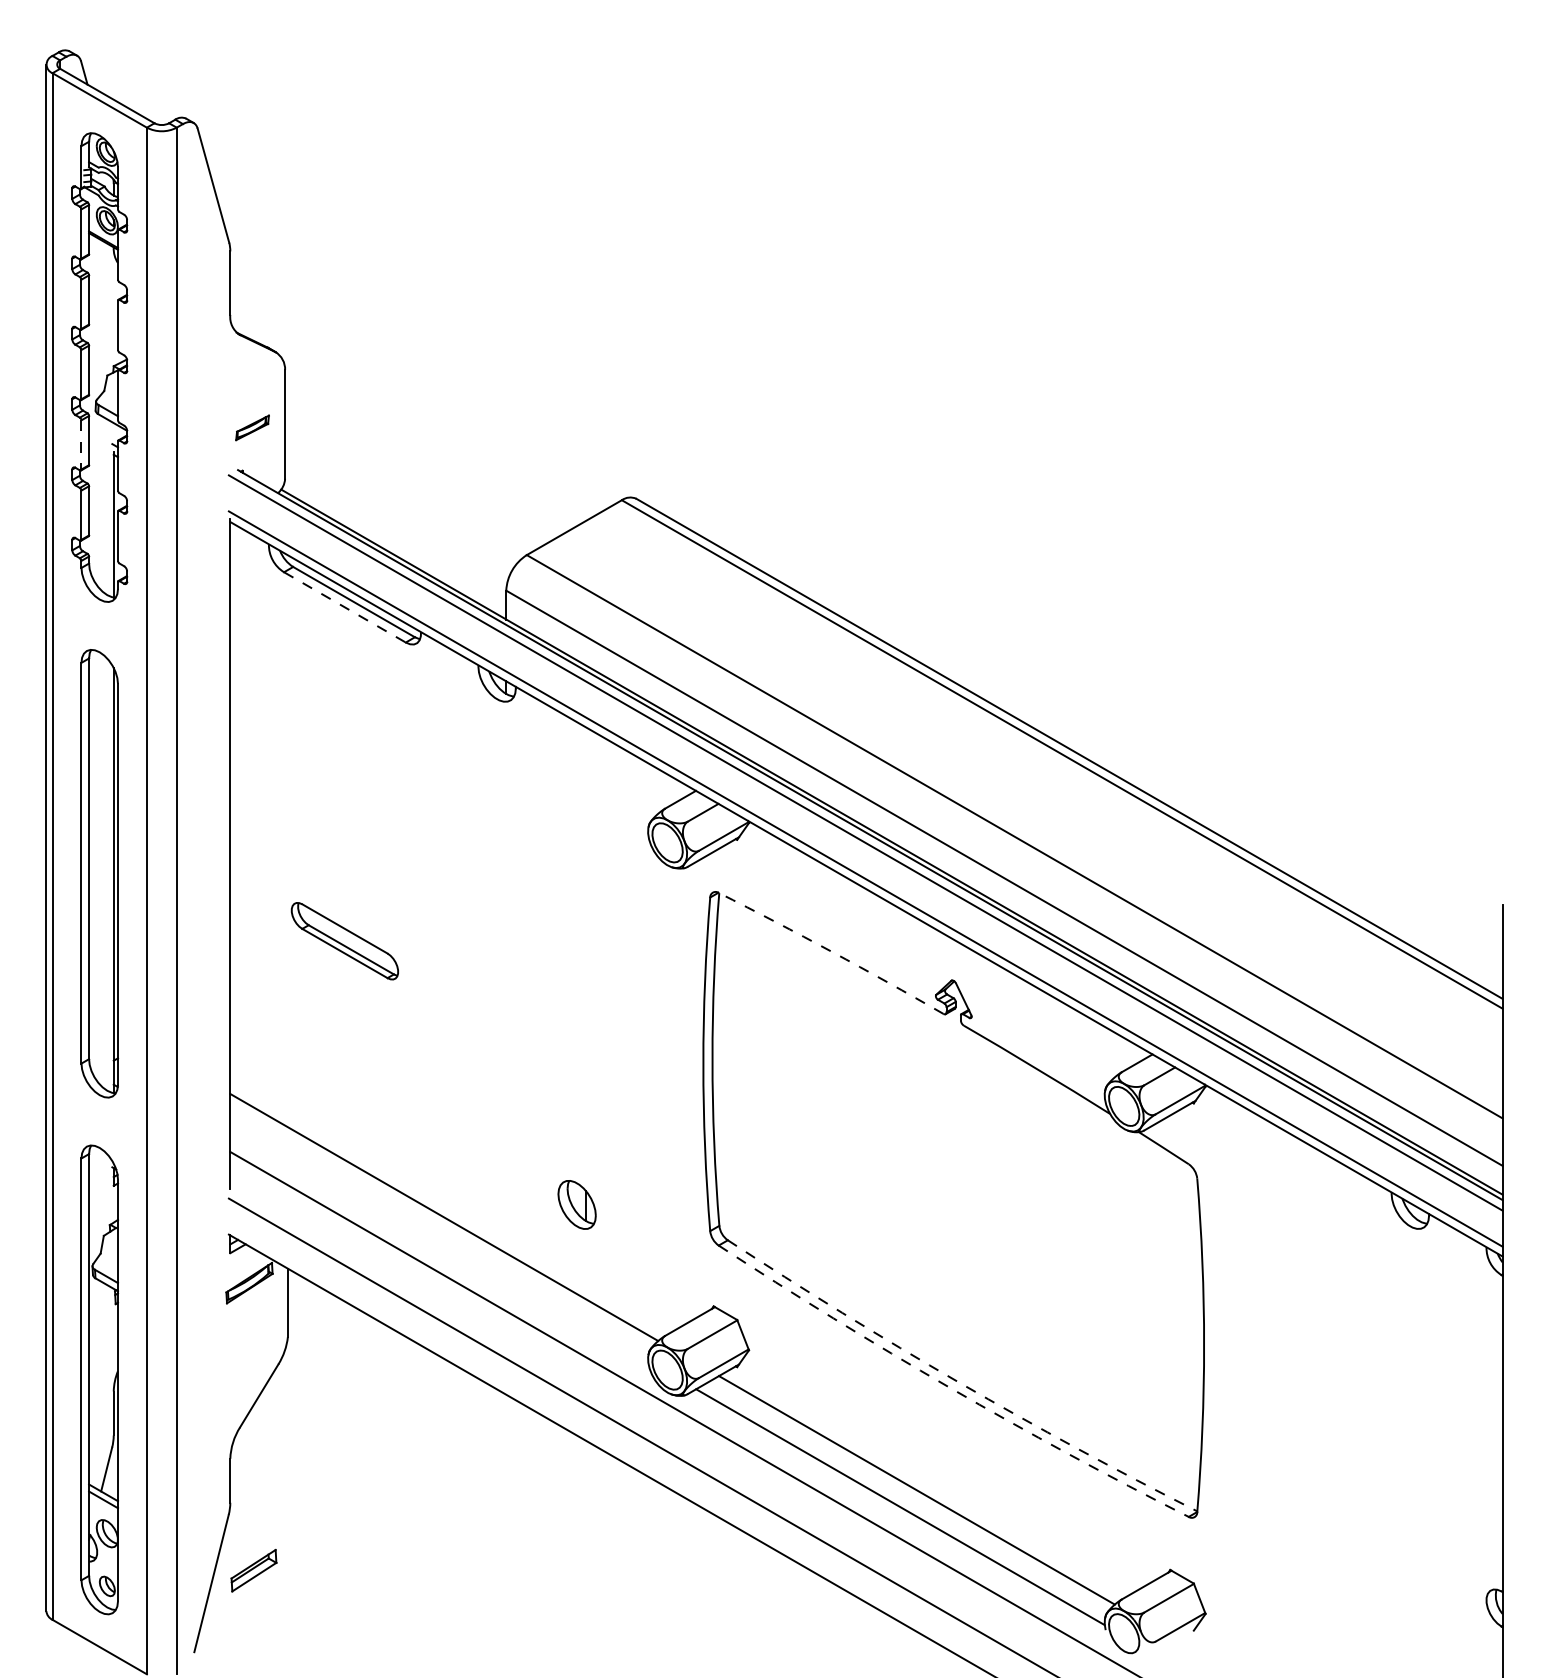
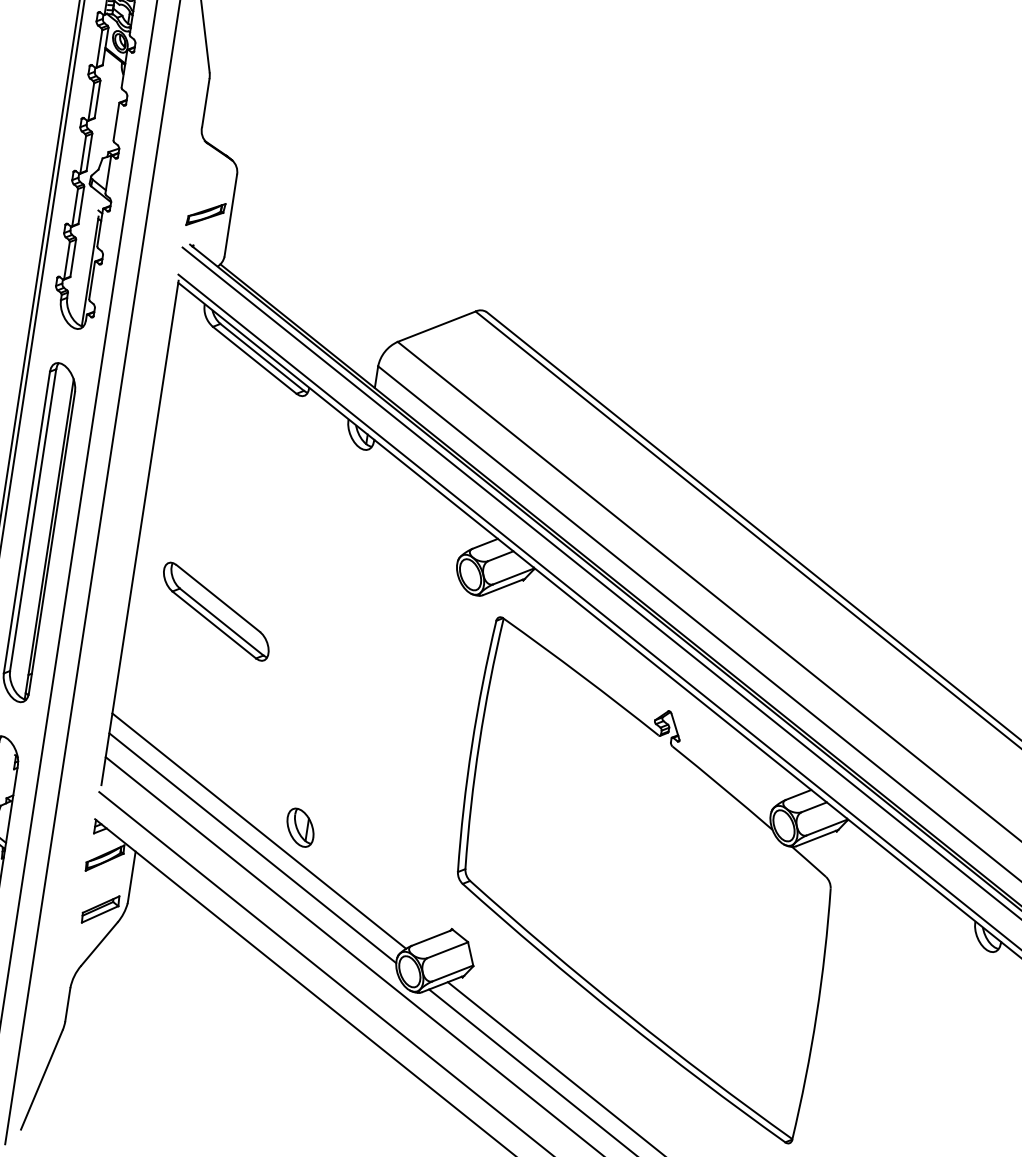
part: (252, 427) -> (205, 214), size x1.43
line: (81, 444) -> (75, 207), dashed -> solid
line: (345, 607) -> (255, 360), dashed -> solid
part: (344, 940) -> (216, 611), size x1.43
arc: (831, 951) -> (581, 675), dashed -> solid
part: (576, 1204) -> (300, 827), moved
line: (439, 1240) -> (253, 847), added
arc: (958, 1382) -> (627, 1014), dashed -> solid
arc: (949, 1387) -> (620, 1017), dashed -> solid
part: (253, 1570) -> (100, 909), moved

